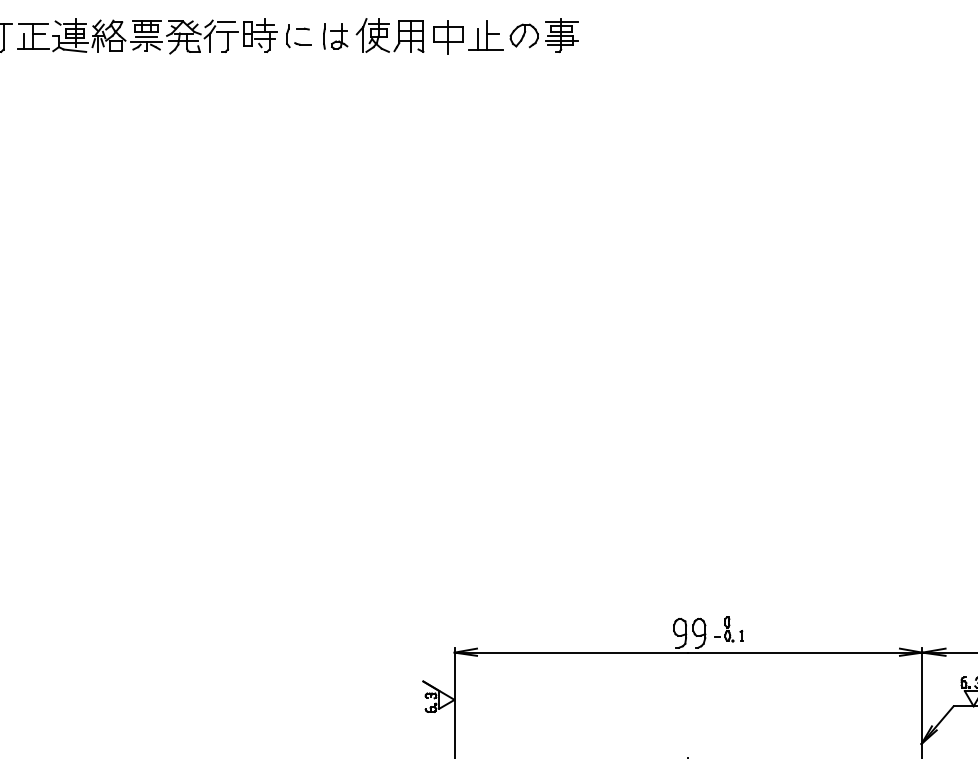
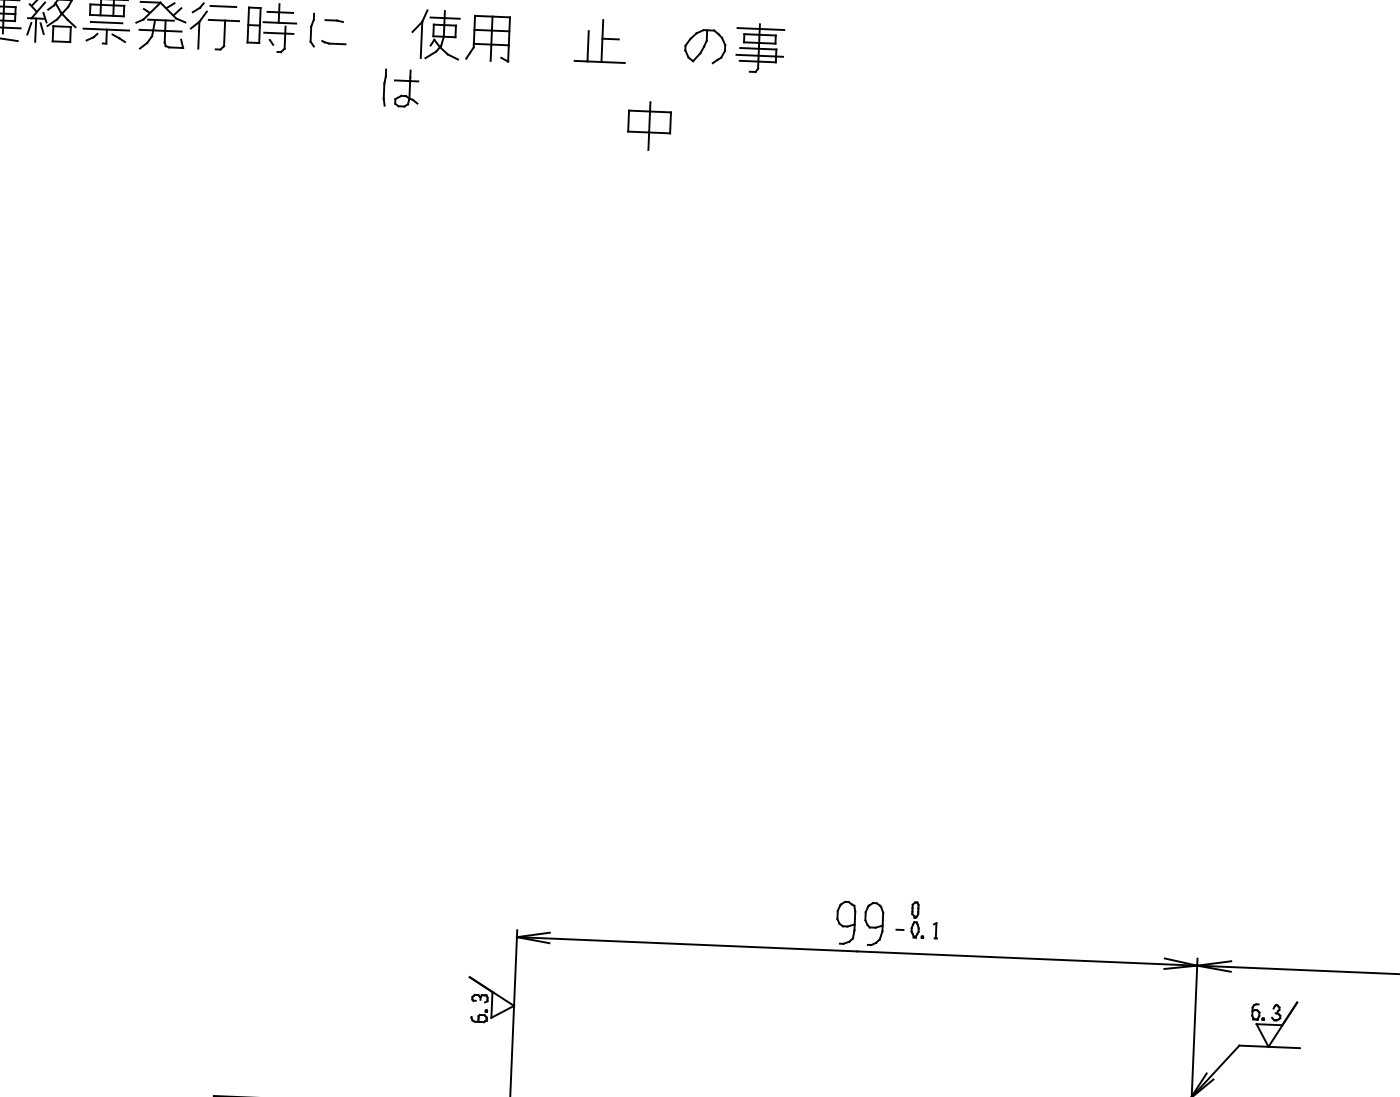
part: (543, 35) -> (733, 47), moved
part: (335, 36) -> (400, 88), moved
part: (448, 37) -> (649, 126), moved

